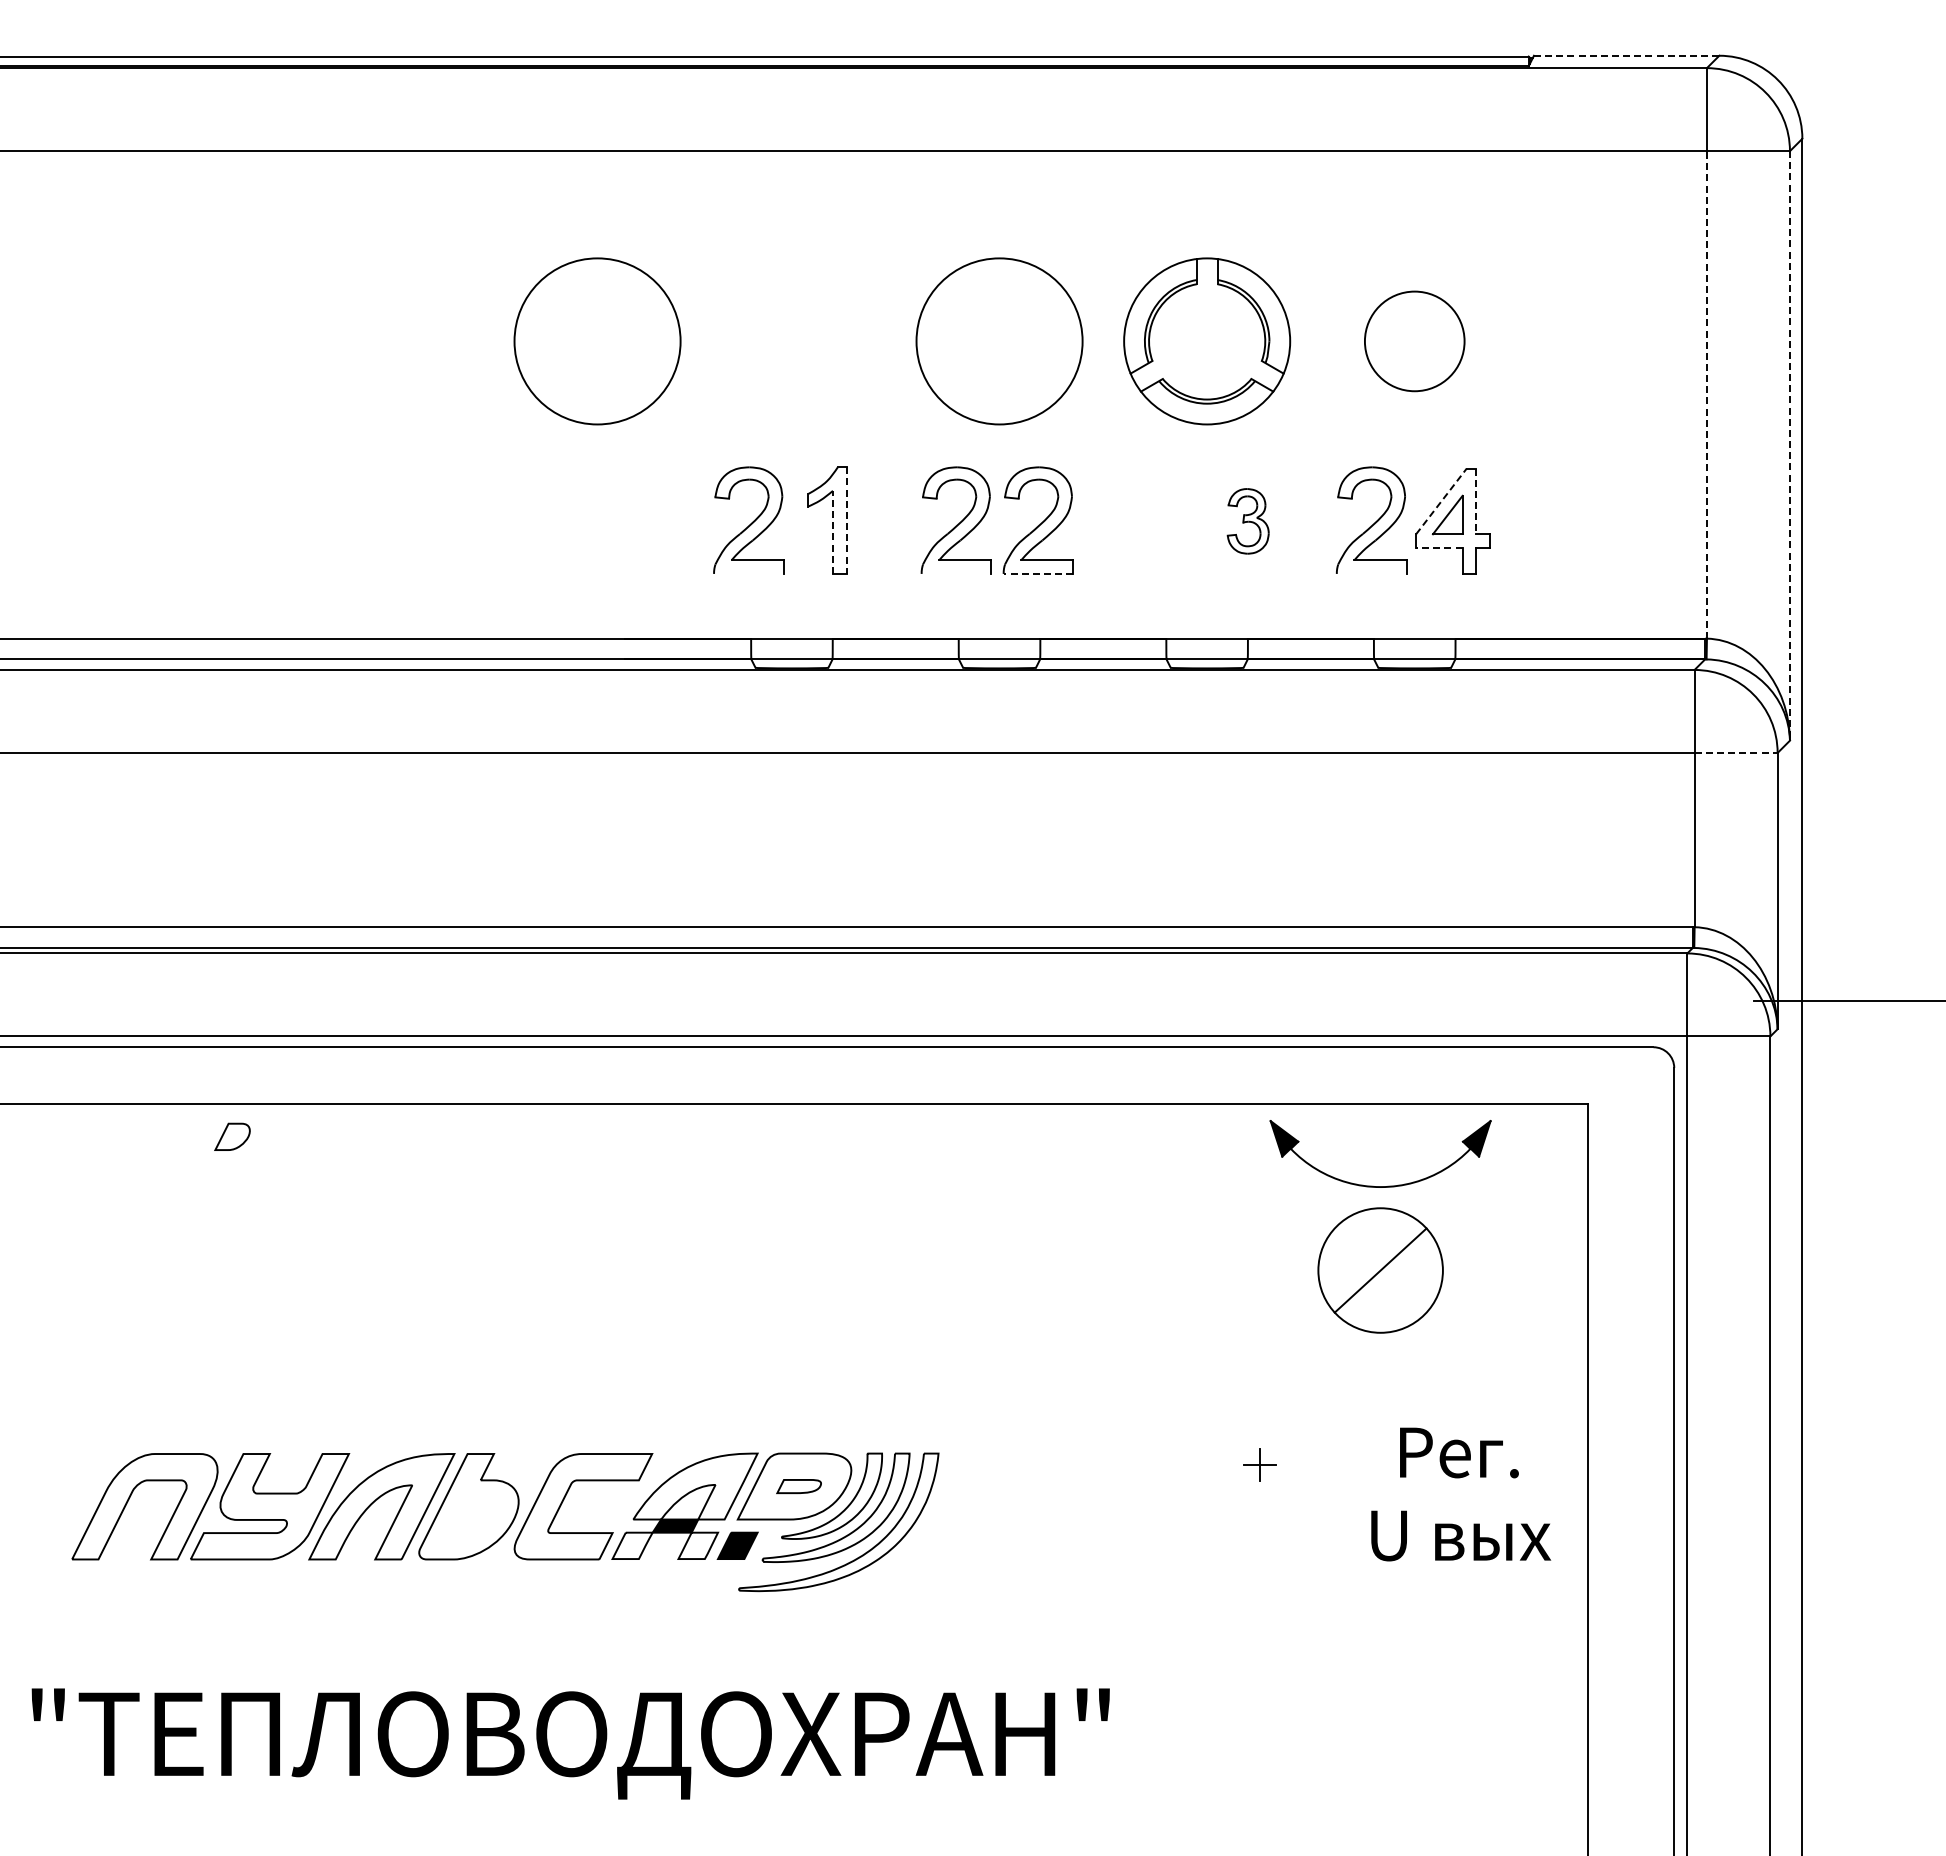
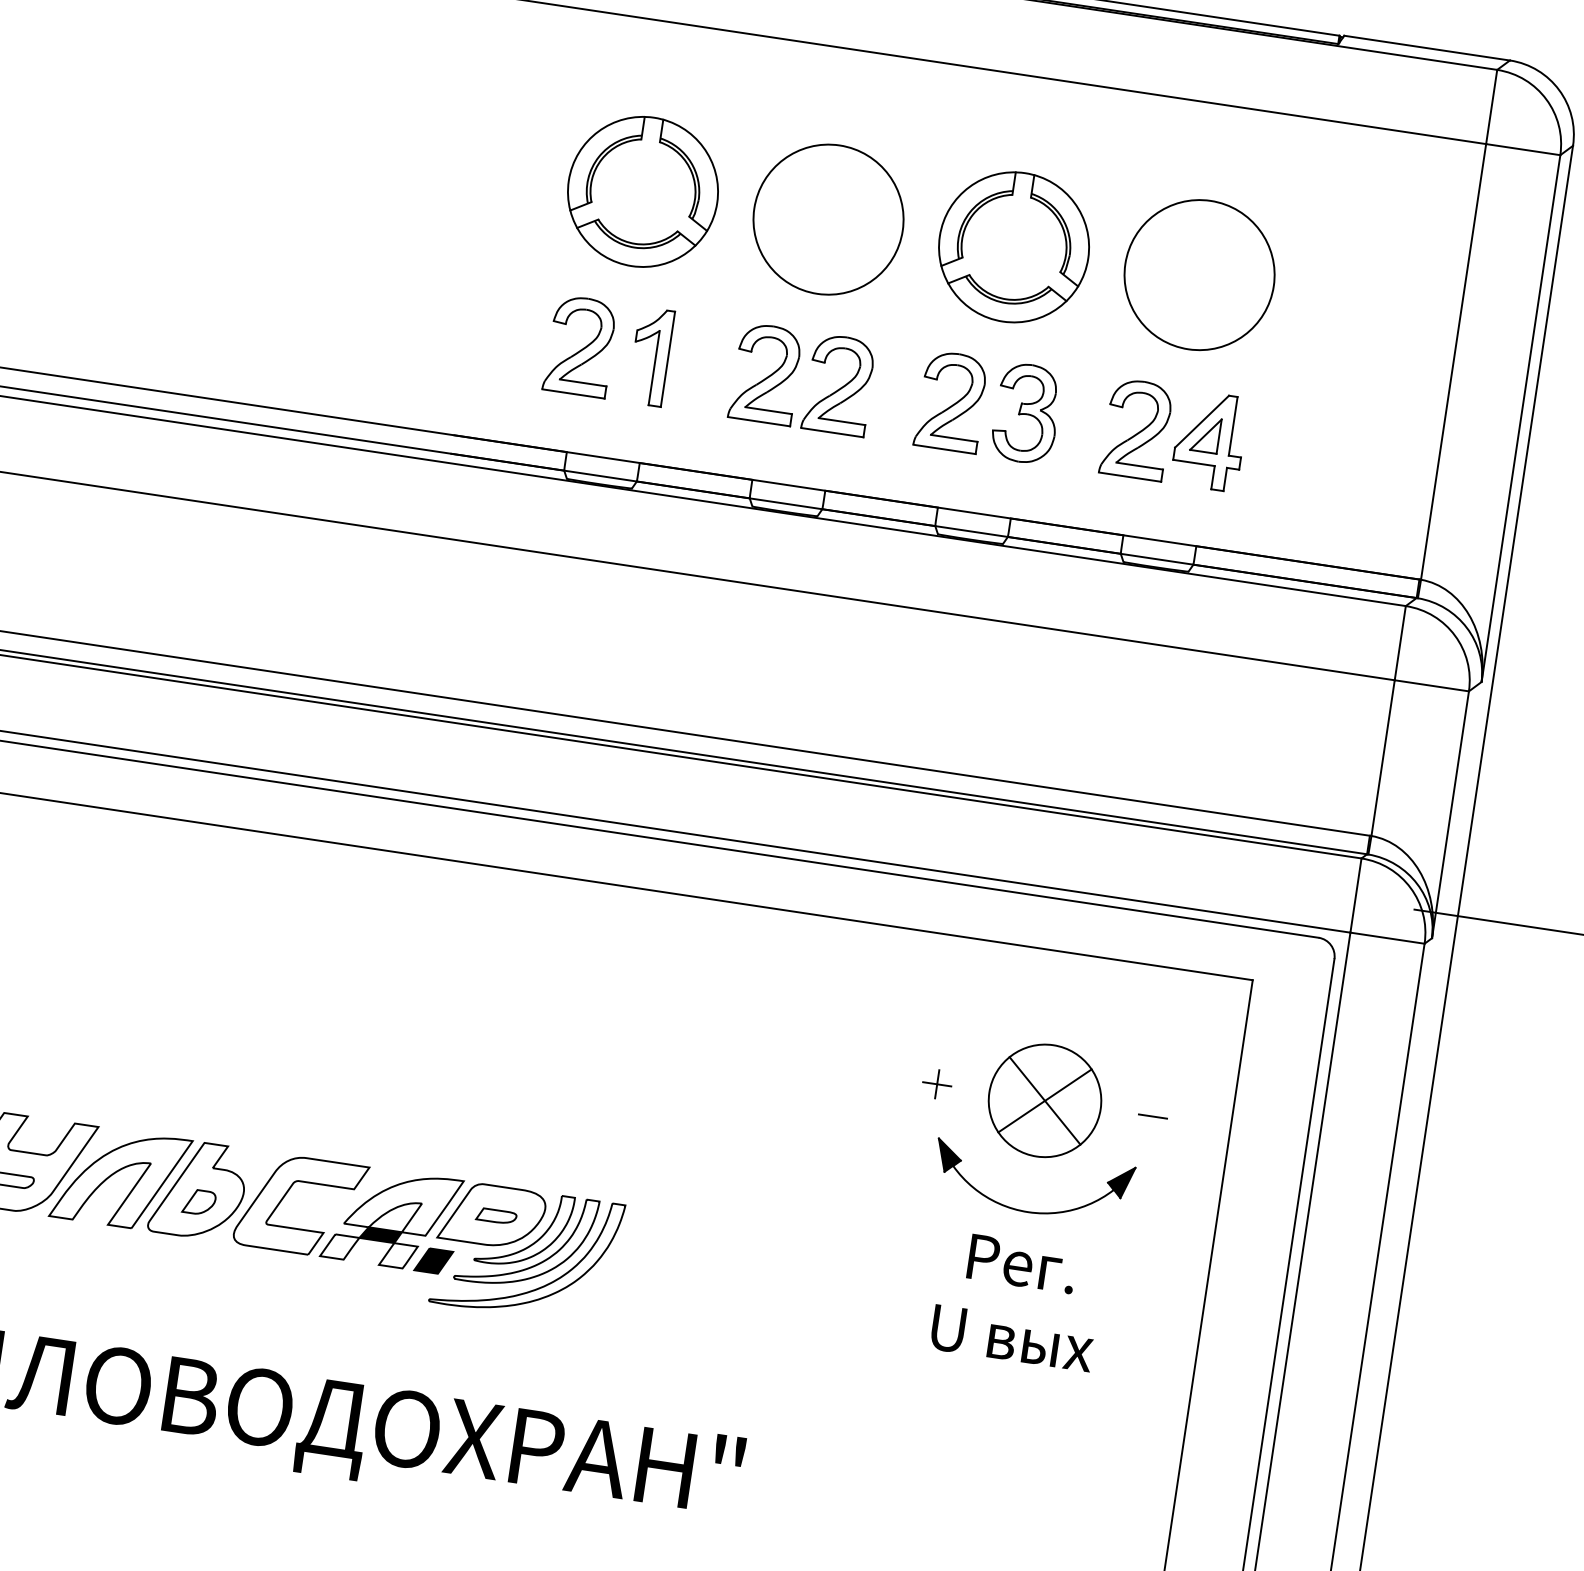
line: (1626, 55) -> (1427, 47), dashed -> solid
circle: (597, 341) -> (469, 166), removed
part: (791, 341) -> (642, 191), added
circle: (1414, 341) -> (1199, 275), size x1.67
line: (1706, 394) -> (1453, 361), dashed -> solid
line: (1790, 445) -> (1521, 418), dashed -> solid
line: (1441, 501) -> (1202, 421), dashed -> solid
line: (1476, 501) -> (1233, 426), dashed -> solid
part: (1163, 520) -> (951, 401), added
line: (846, 521) -> (667, 360), dashed -> solid
part: (1248, 521) -> (1026, 413), size x1.67
line: (832, 532) -> (653, 368), dashed -> solid
line: (1438, 547) -> (1193, 462), dashed -> solid
line: (748, 573) -> (573, 393), added
line: (956, 573) -> (759, 421), added
line: (1038, 573) -> (832, 432), dashed -> solid
line: (1371, 573) -> (1129, 476), added
line: (1736, 752) -> (1432, 685), dashed -> solid
part: (232, 1136) -> (199, 1201), moved
part: (1372, 1185) -> (1021, 1209), moved
line: (1380, 1270) -> (1044, 1100), added
line: (1501, 1270) -> (1153, 1116), added
part: (1259, 1464) -> (936, 1083), moved
text: (1461, 1494) -> (1018, 1301), moved

